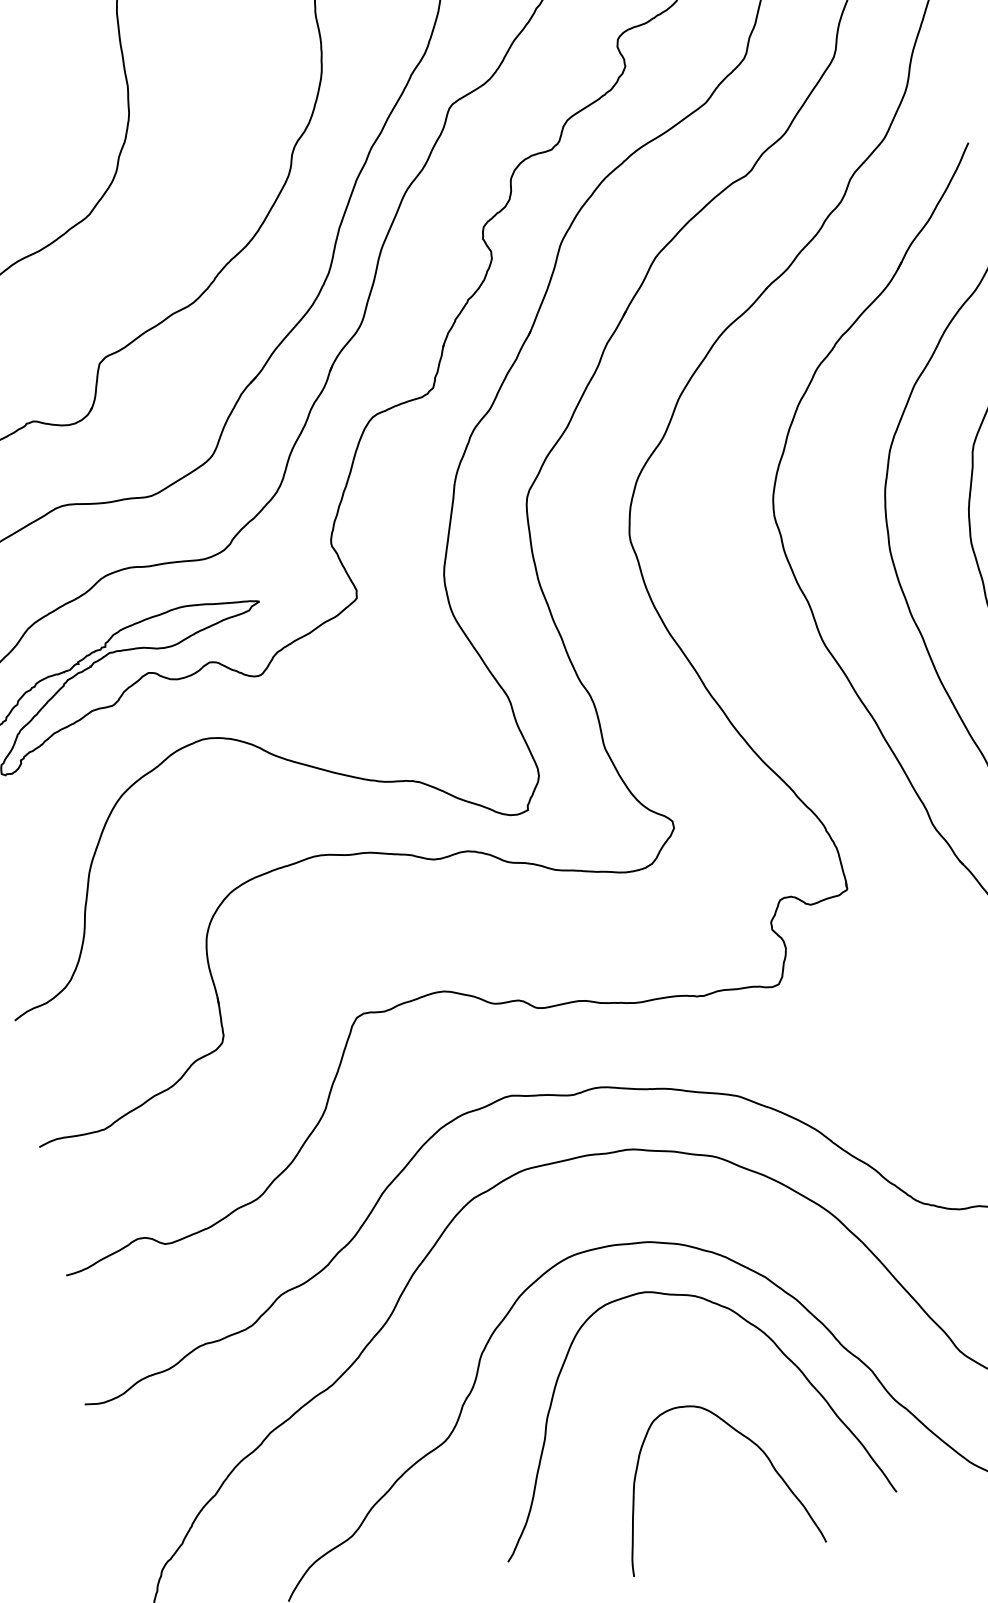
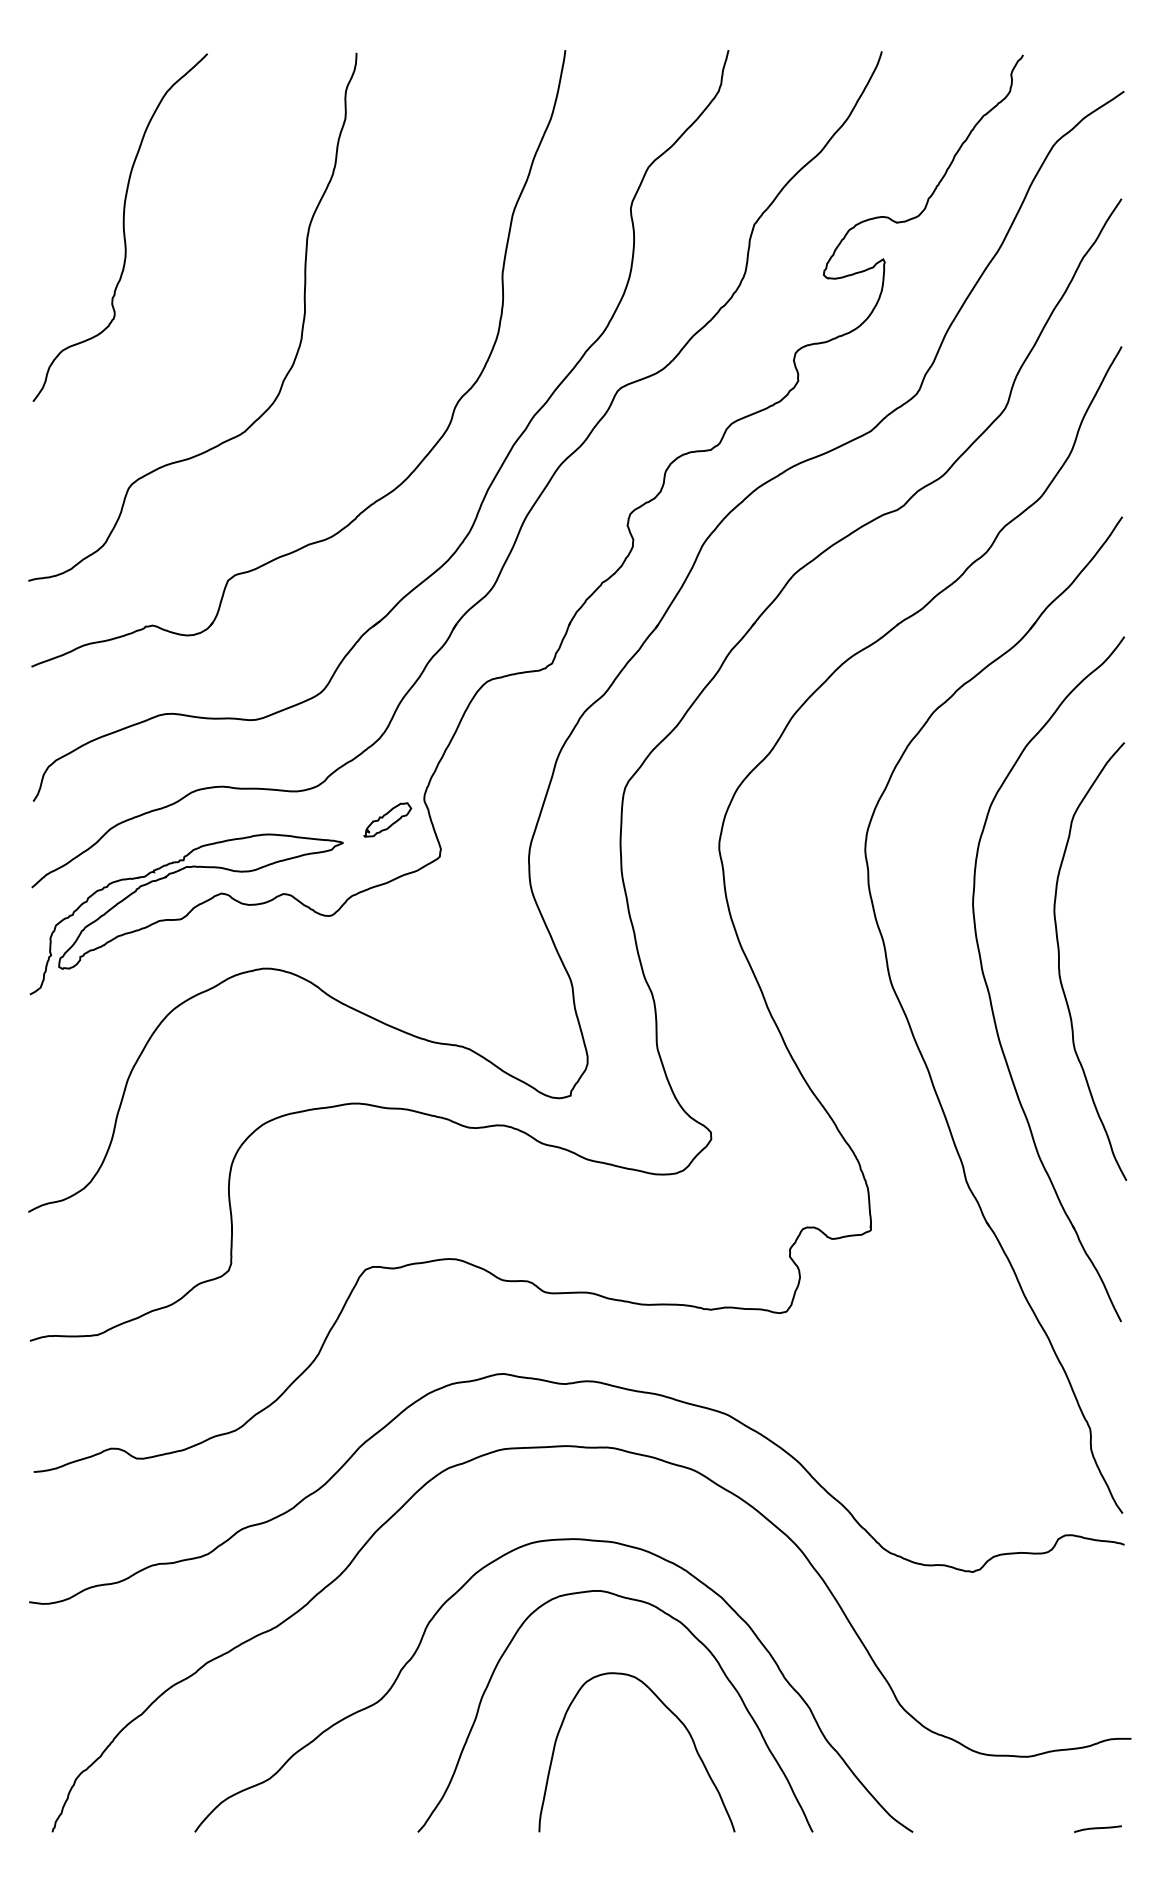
part: (298, 570) -> (387, 819), added
curve: (744, 1437) -> (672, 1714), moved

